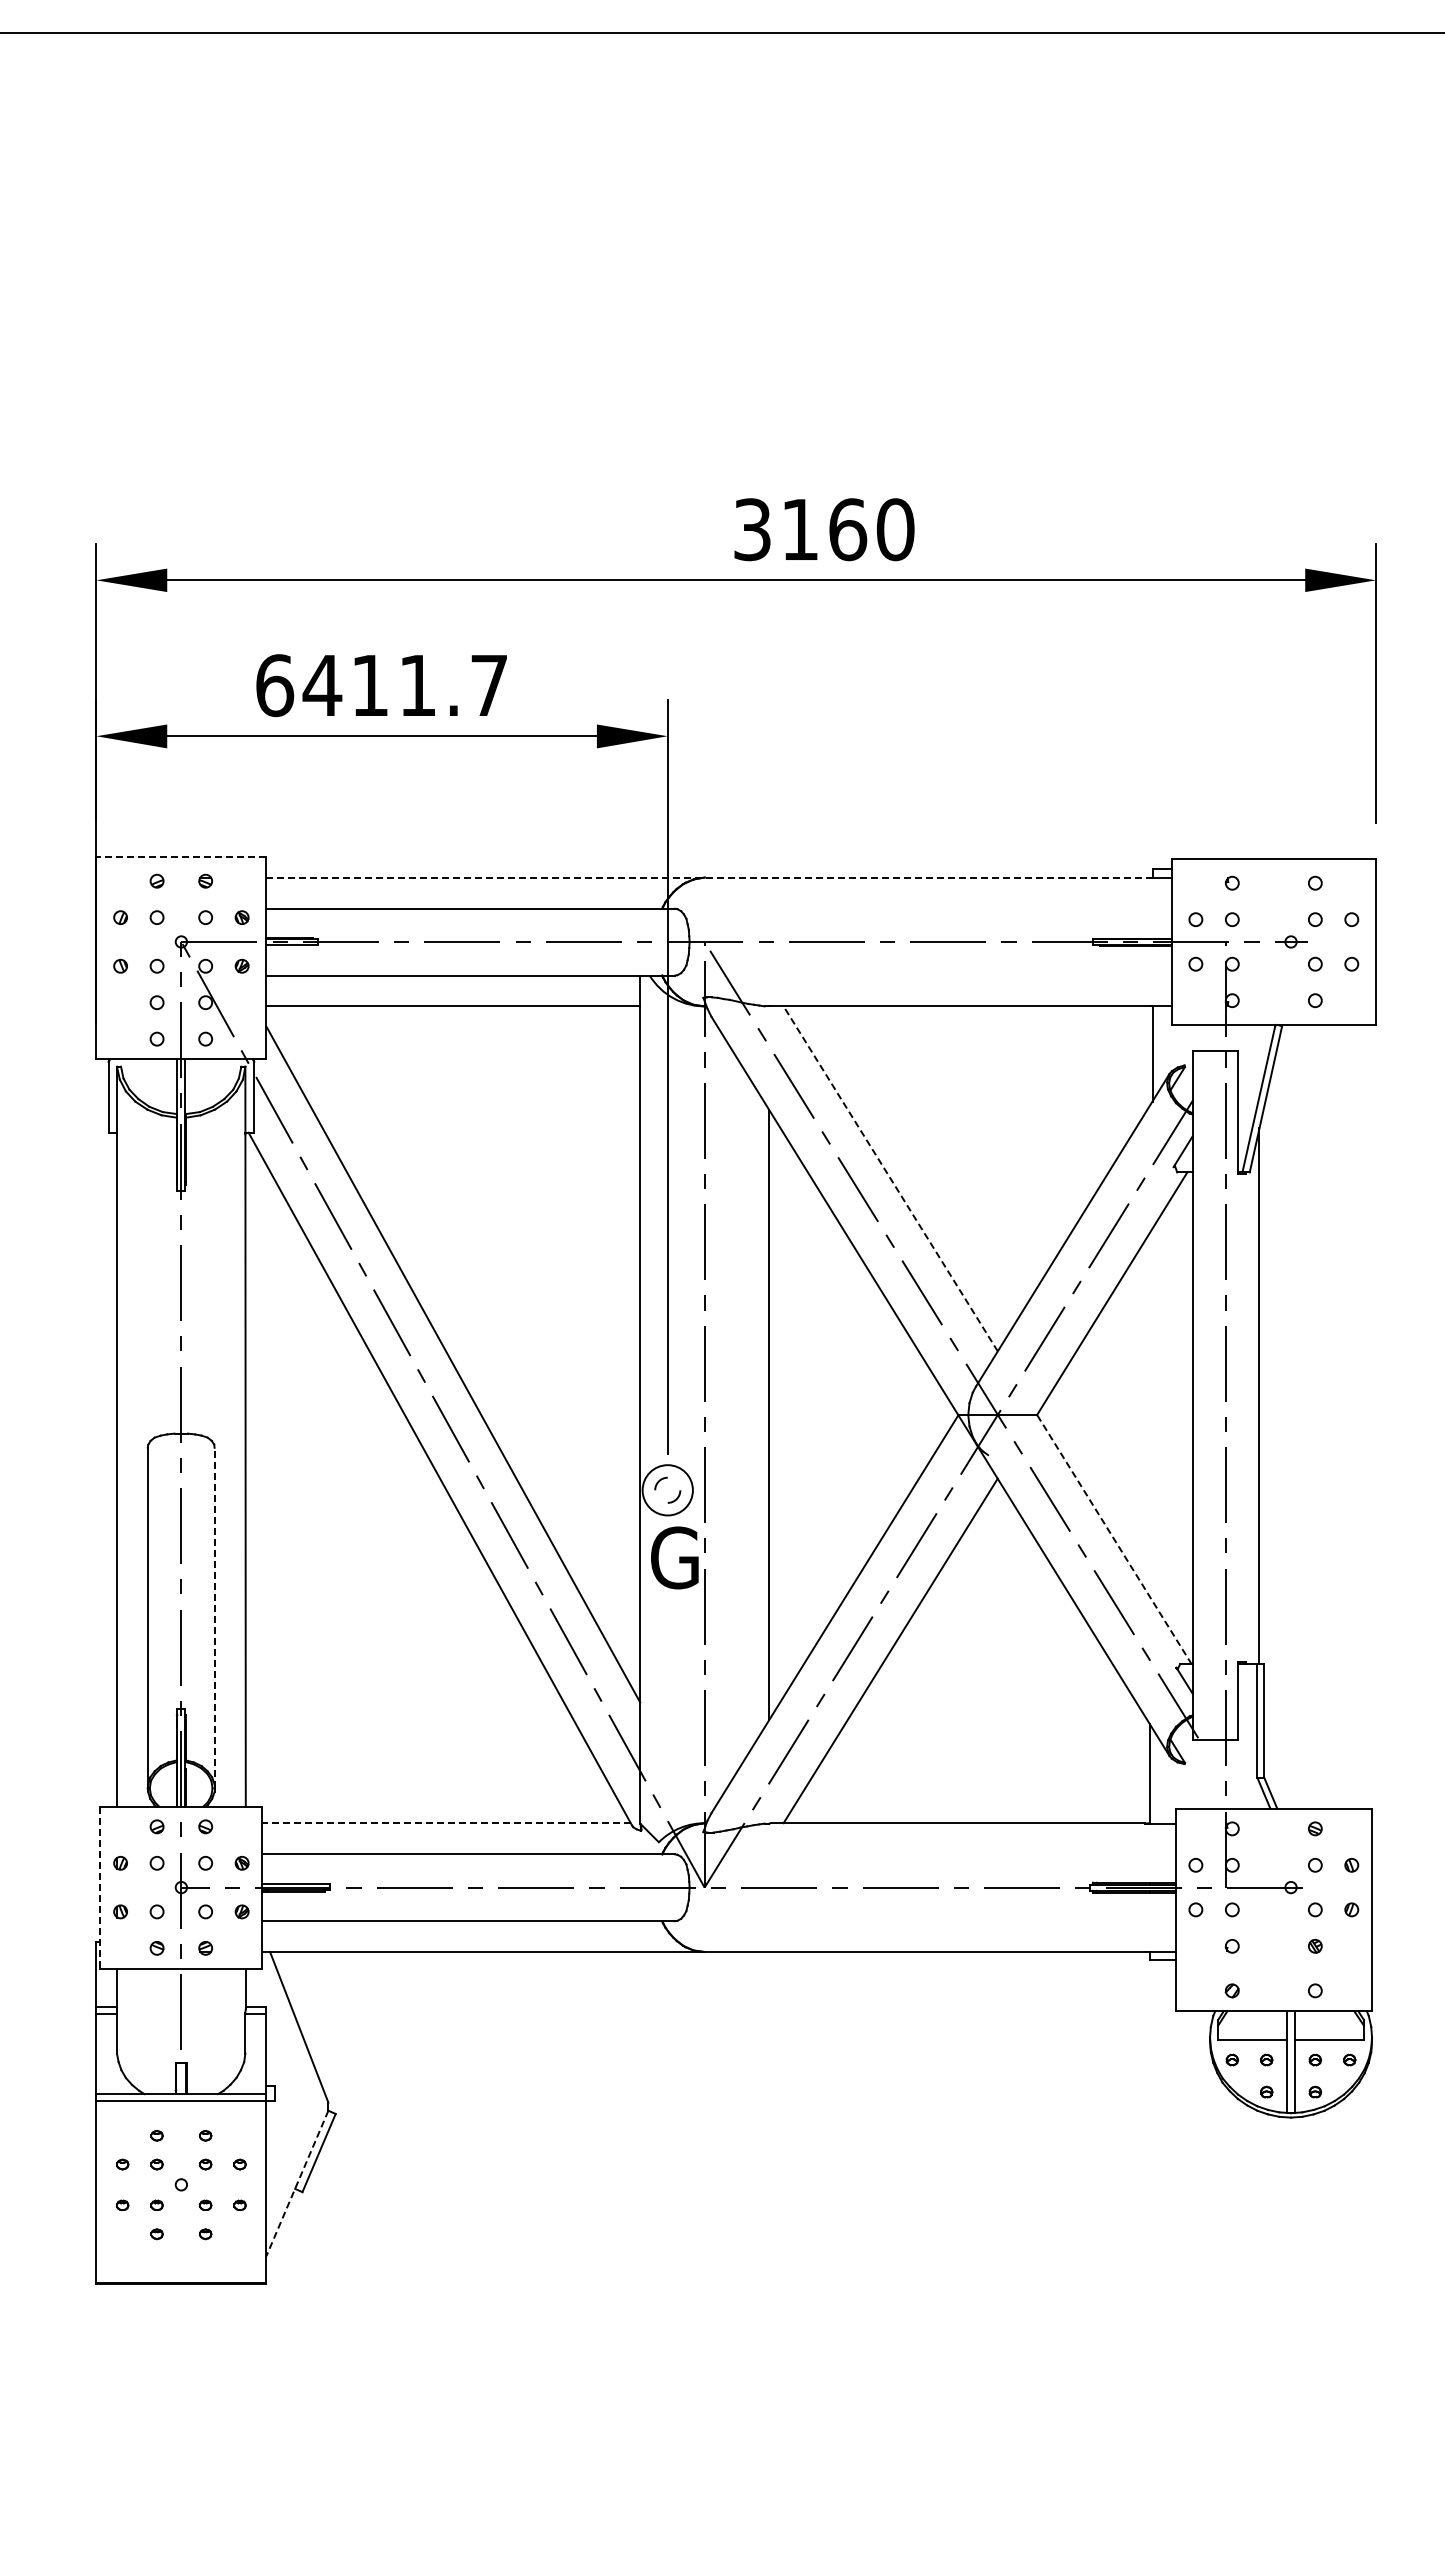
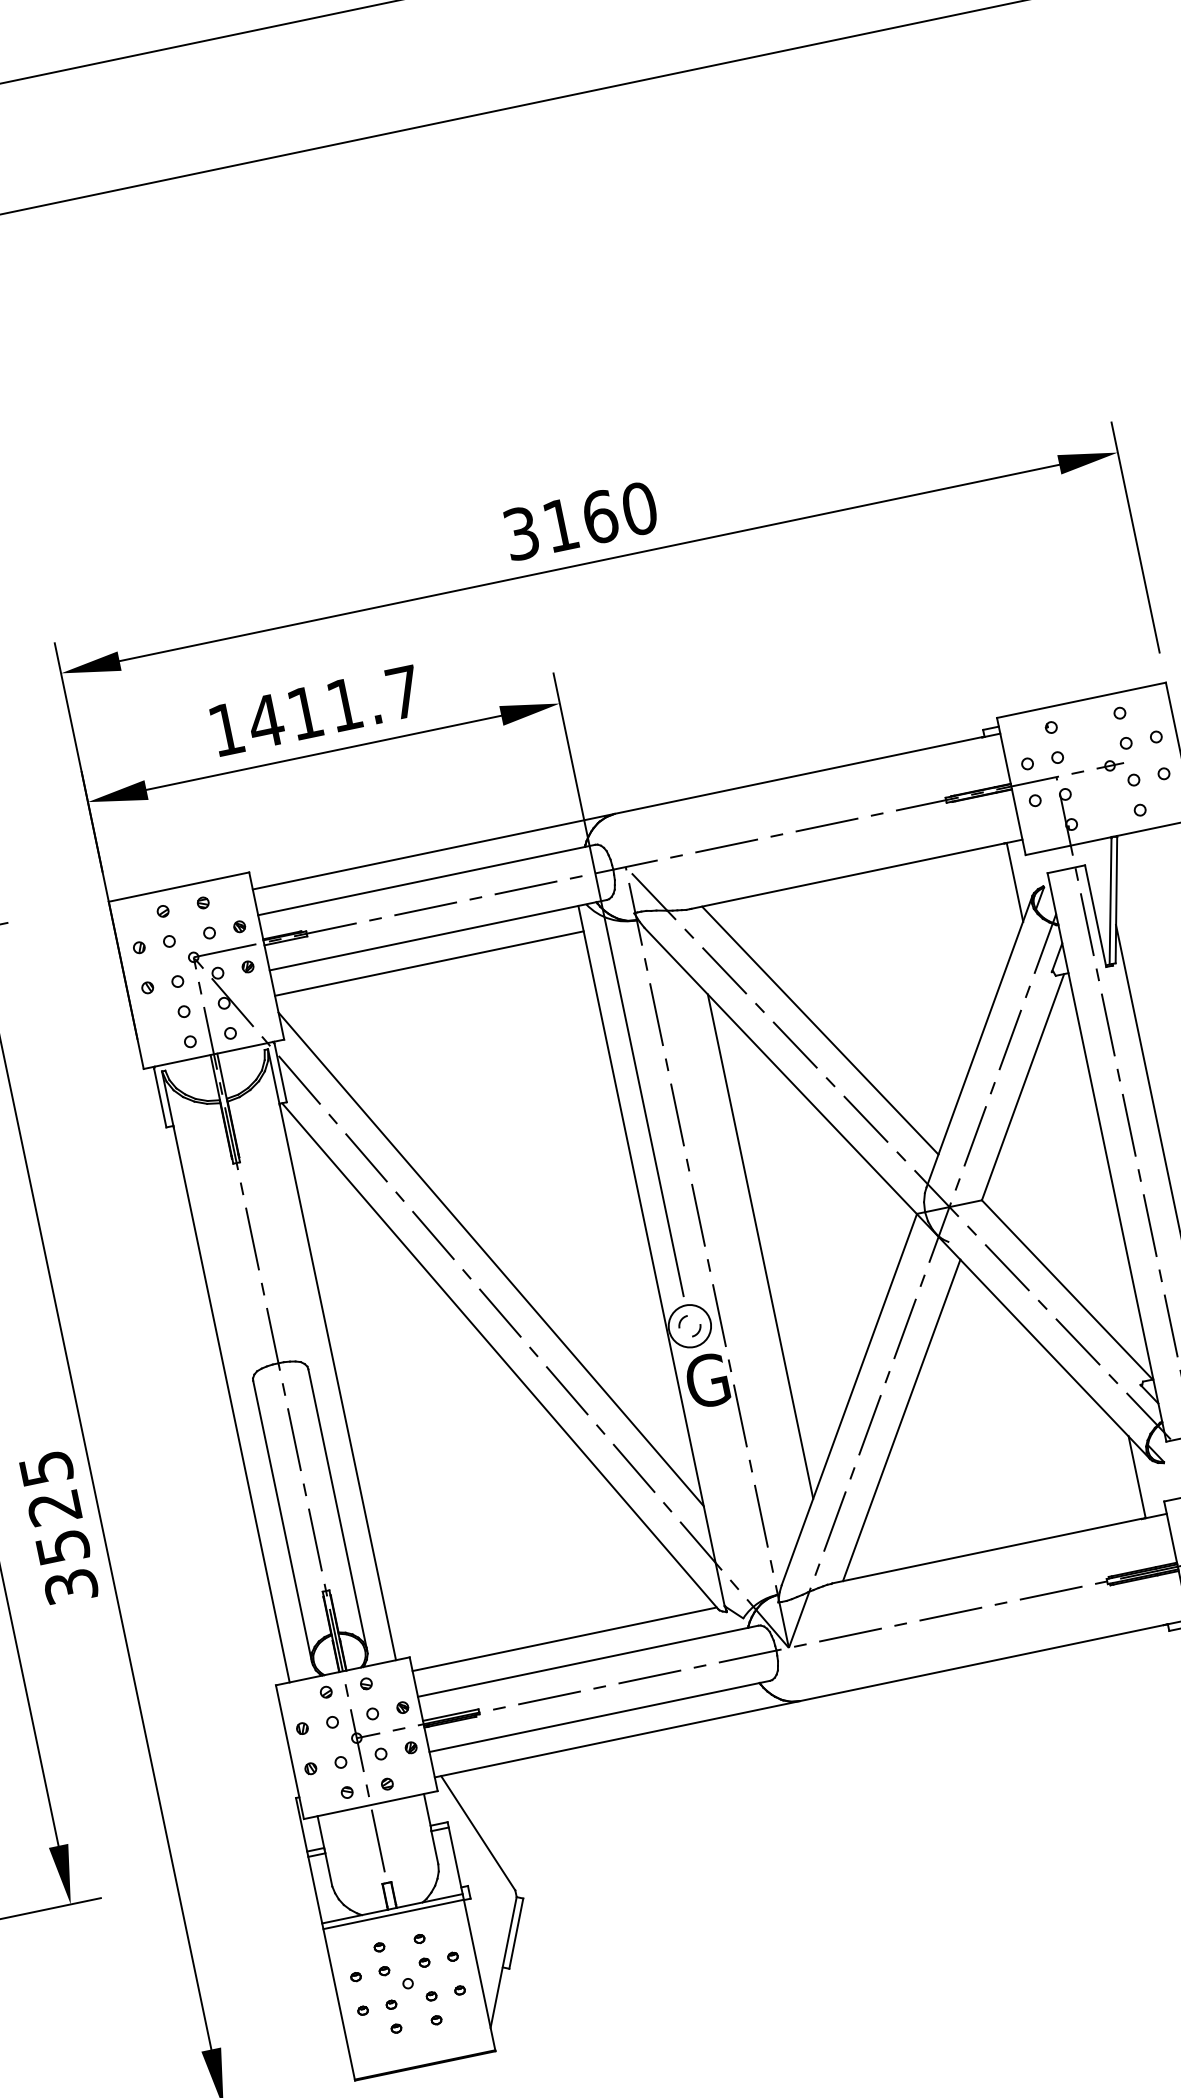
text: (824, 529) -> (580, 520), moved
text: (275, 685) -> (227, 729), 6411.7 -> 1411.7
line: (180, 856) -> (178, 886), dashed -> solid
line: (708, 877) -> (617, 813), dashed -> solid
line: (890, 1178) -> (820, 1030), dashed -> solid
line: (1114, 1539) -> (1067, 1289), dashed -> solid
line: (214, 1617) -> (337, 1509), dashed -> solid
line: (445, 1823) -> (563, 1639), dashed -> solid
line: (100, 1887) -> (290, 1752), dashed -> solid
line: (297, 2183) -> (503, 1962), dashed -> solid

